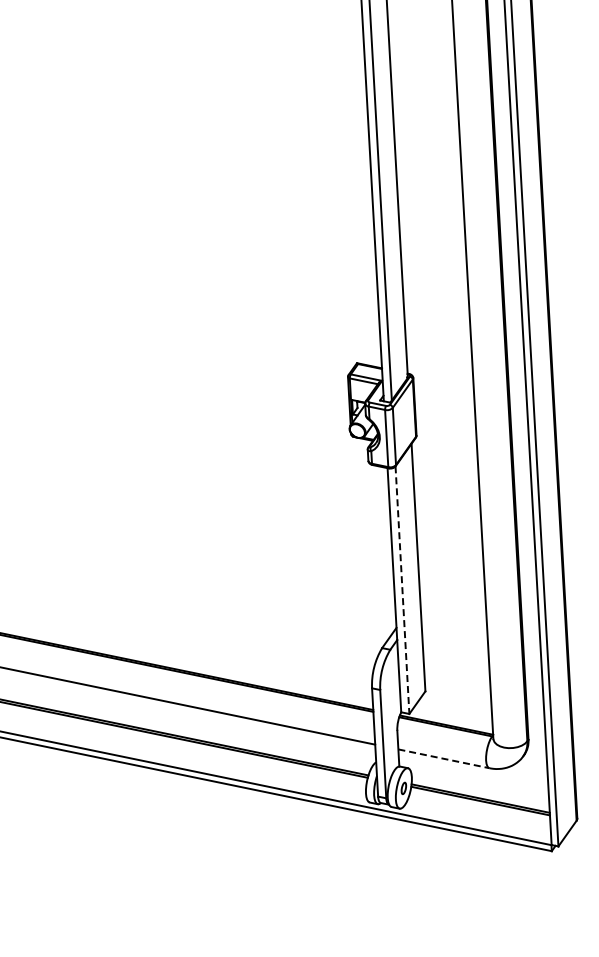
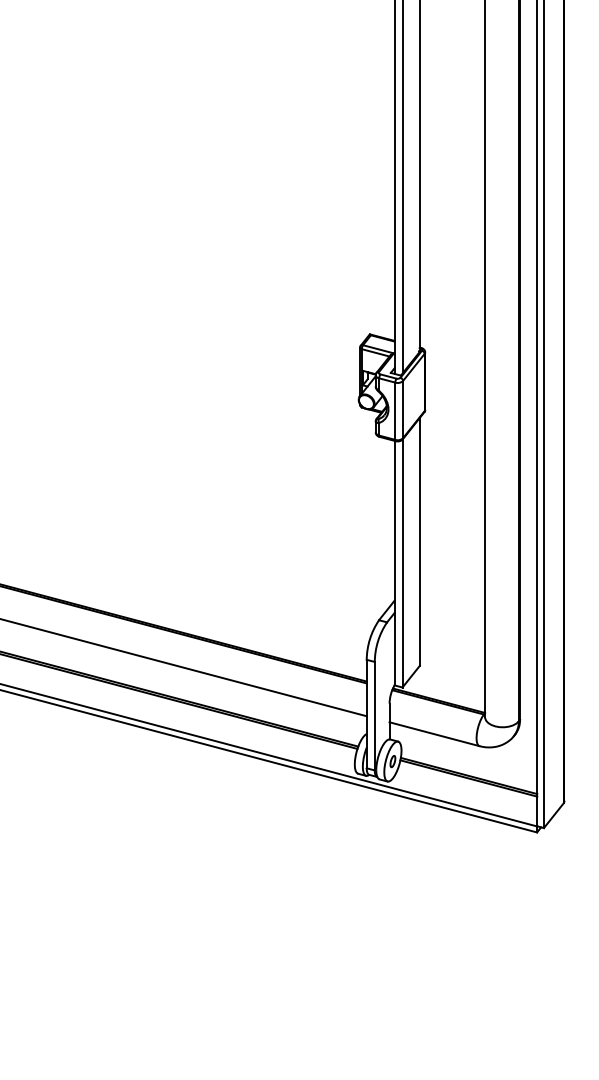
line: (402, 591) -> (402, 564), dashed -> solid
line: (443, 759) -> (434, 734), dashed -> solid

